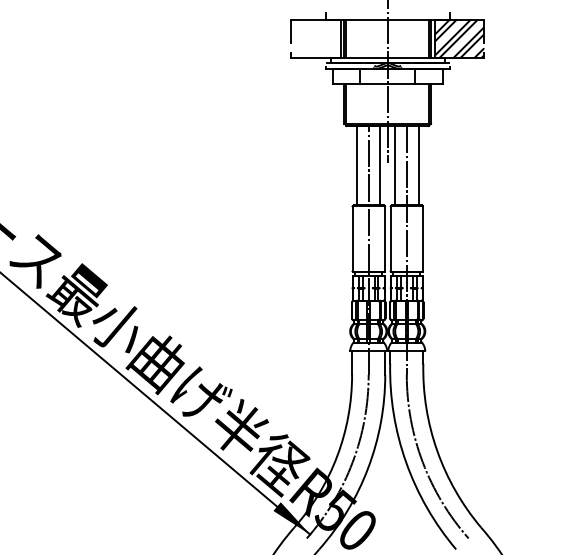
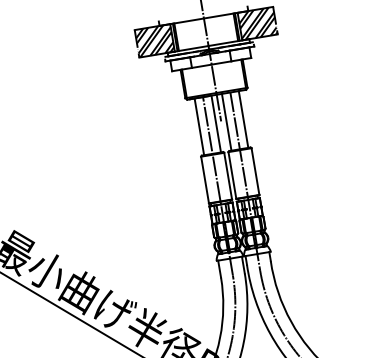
hatch: (315, 38) -> (154, 40), added

